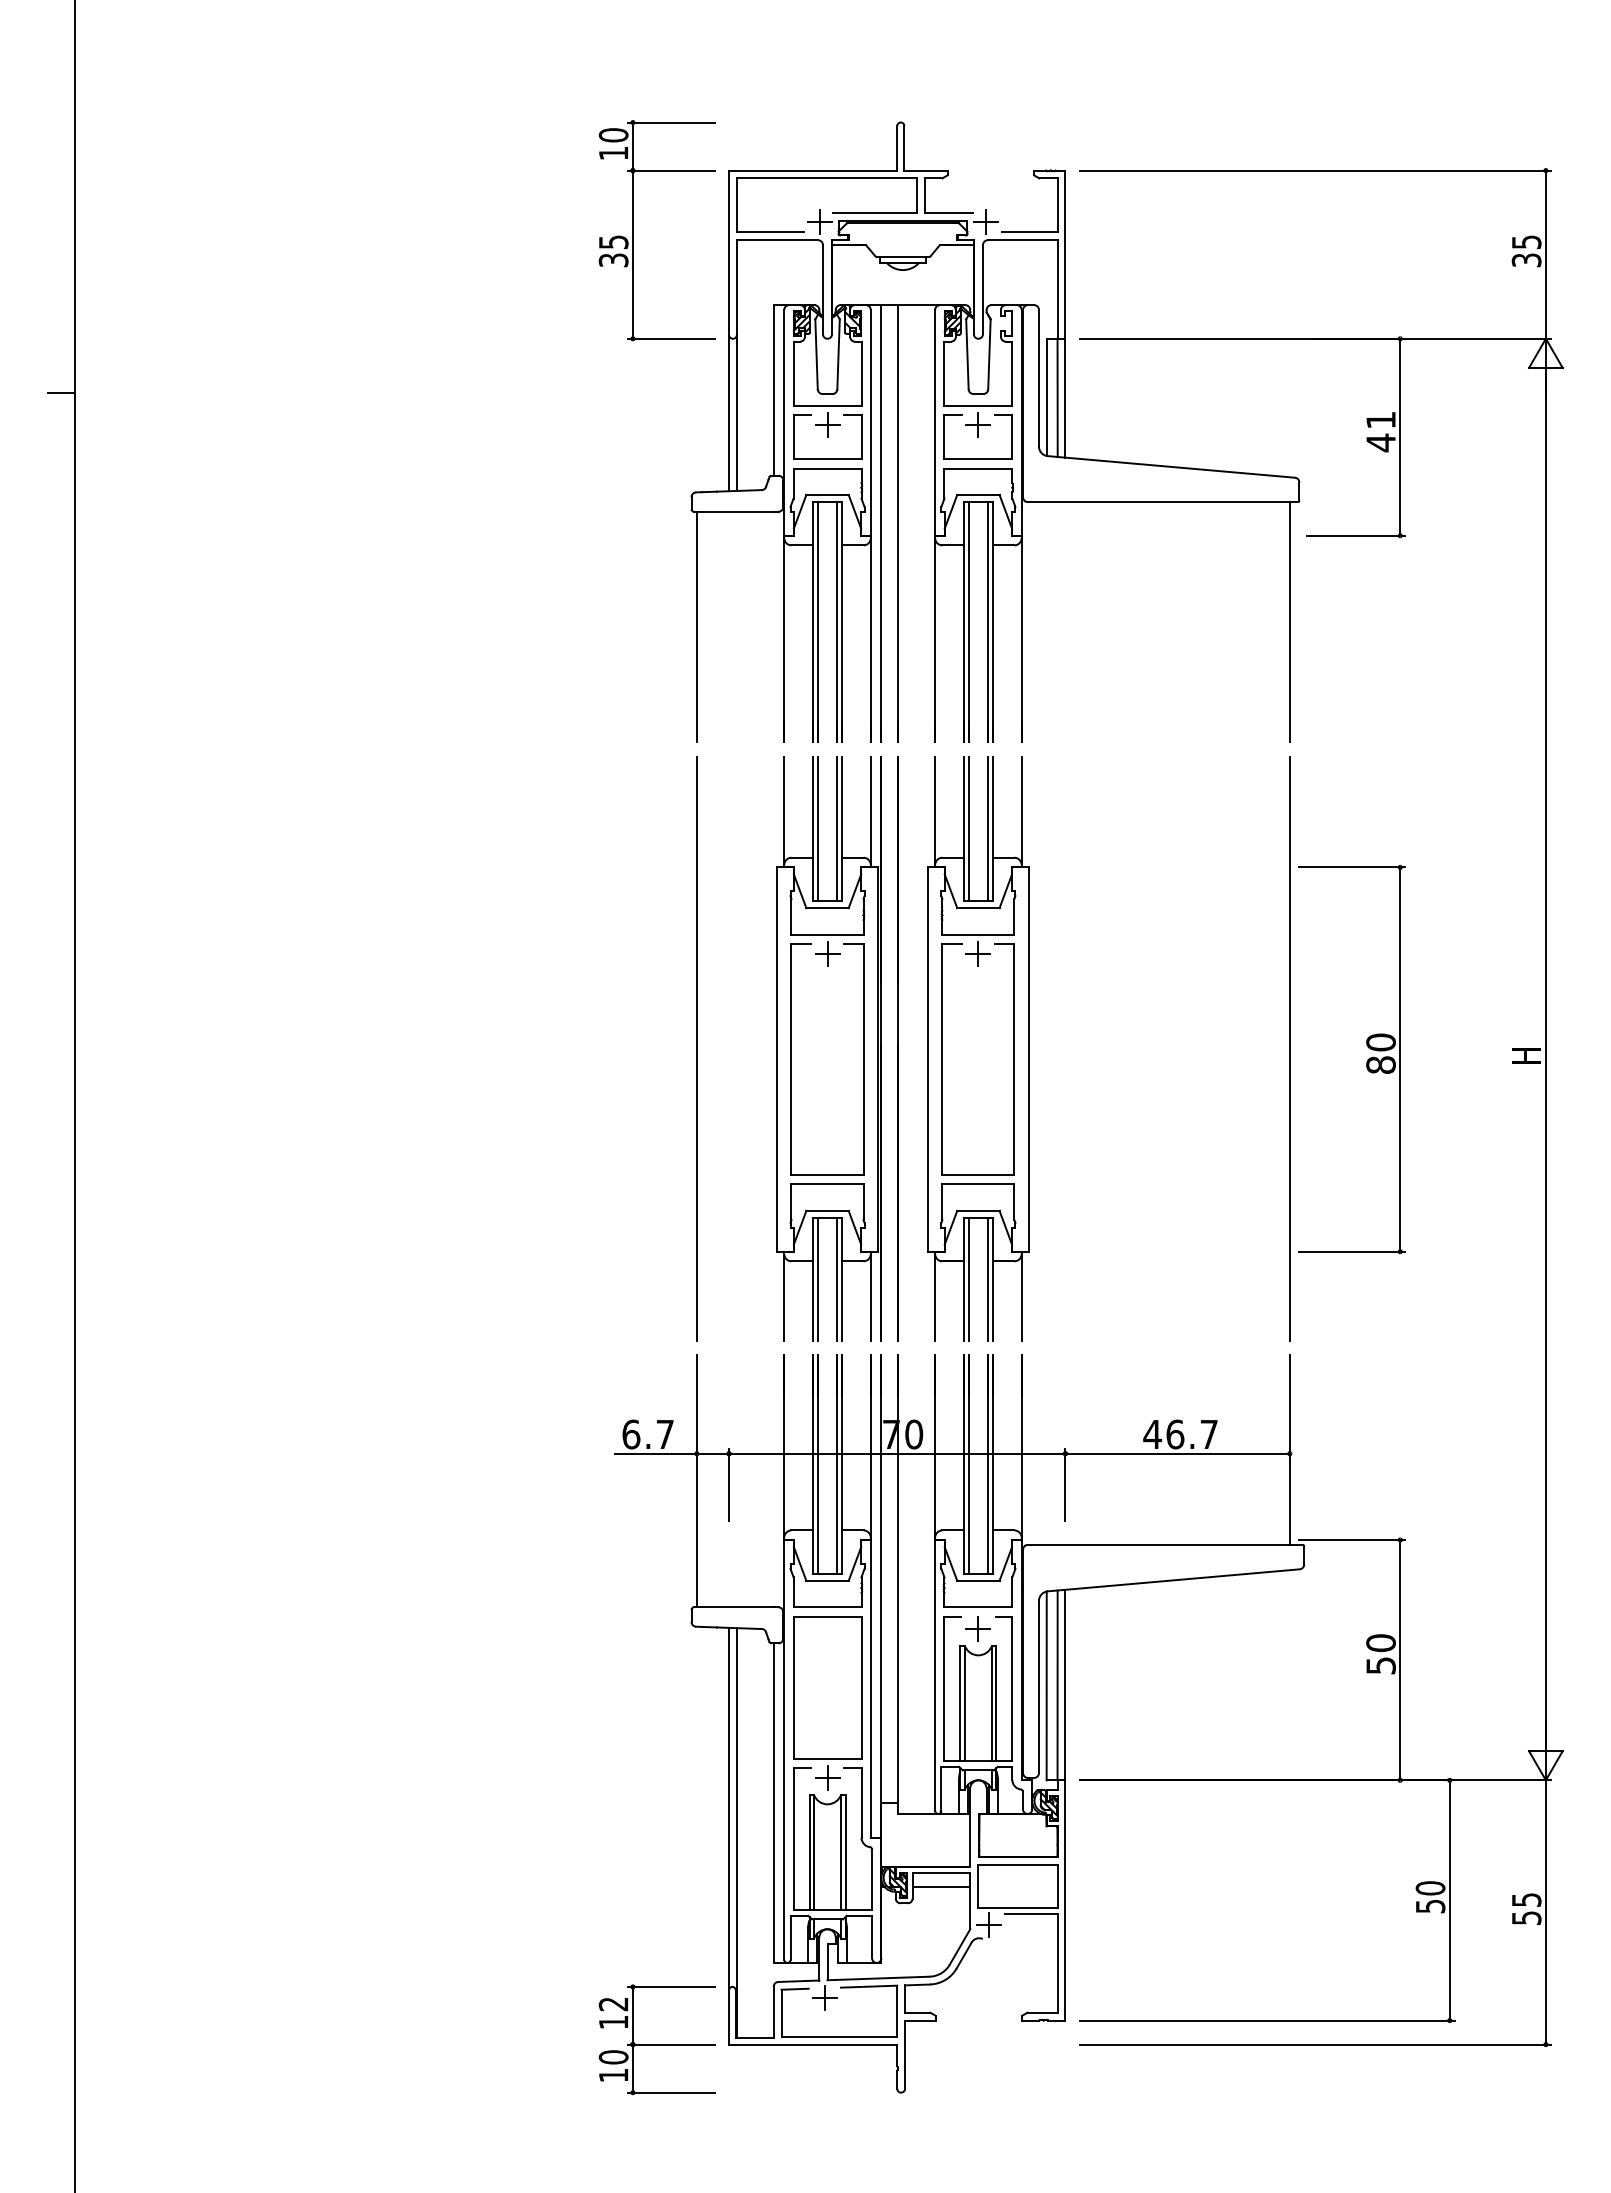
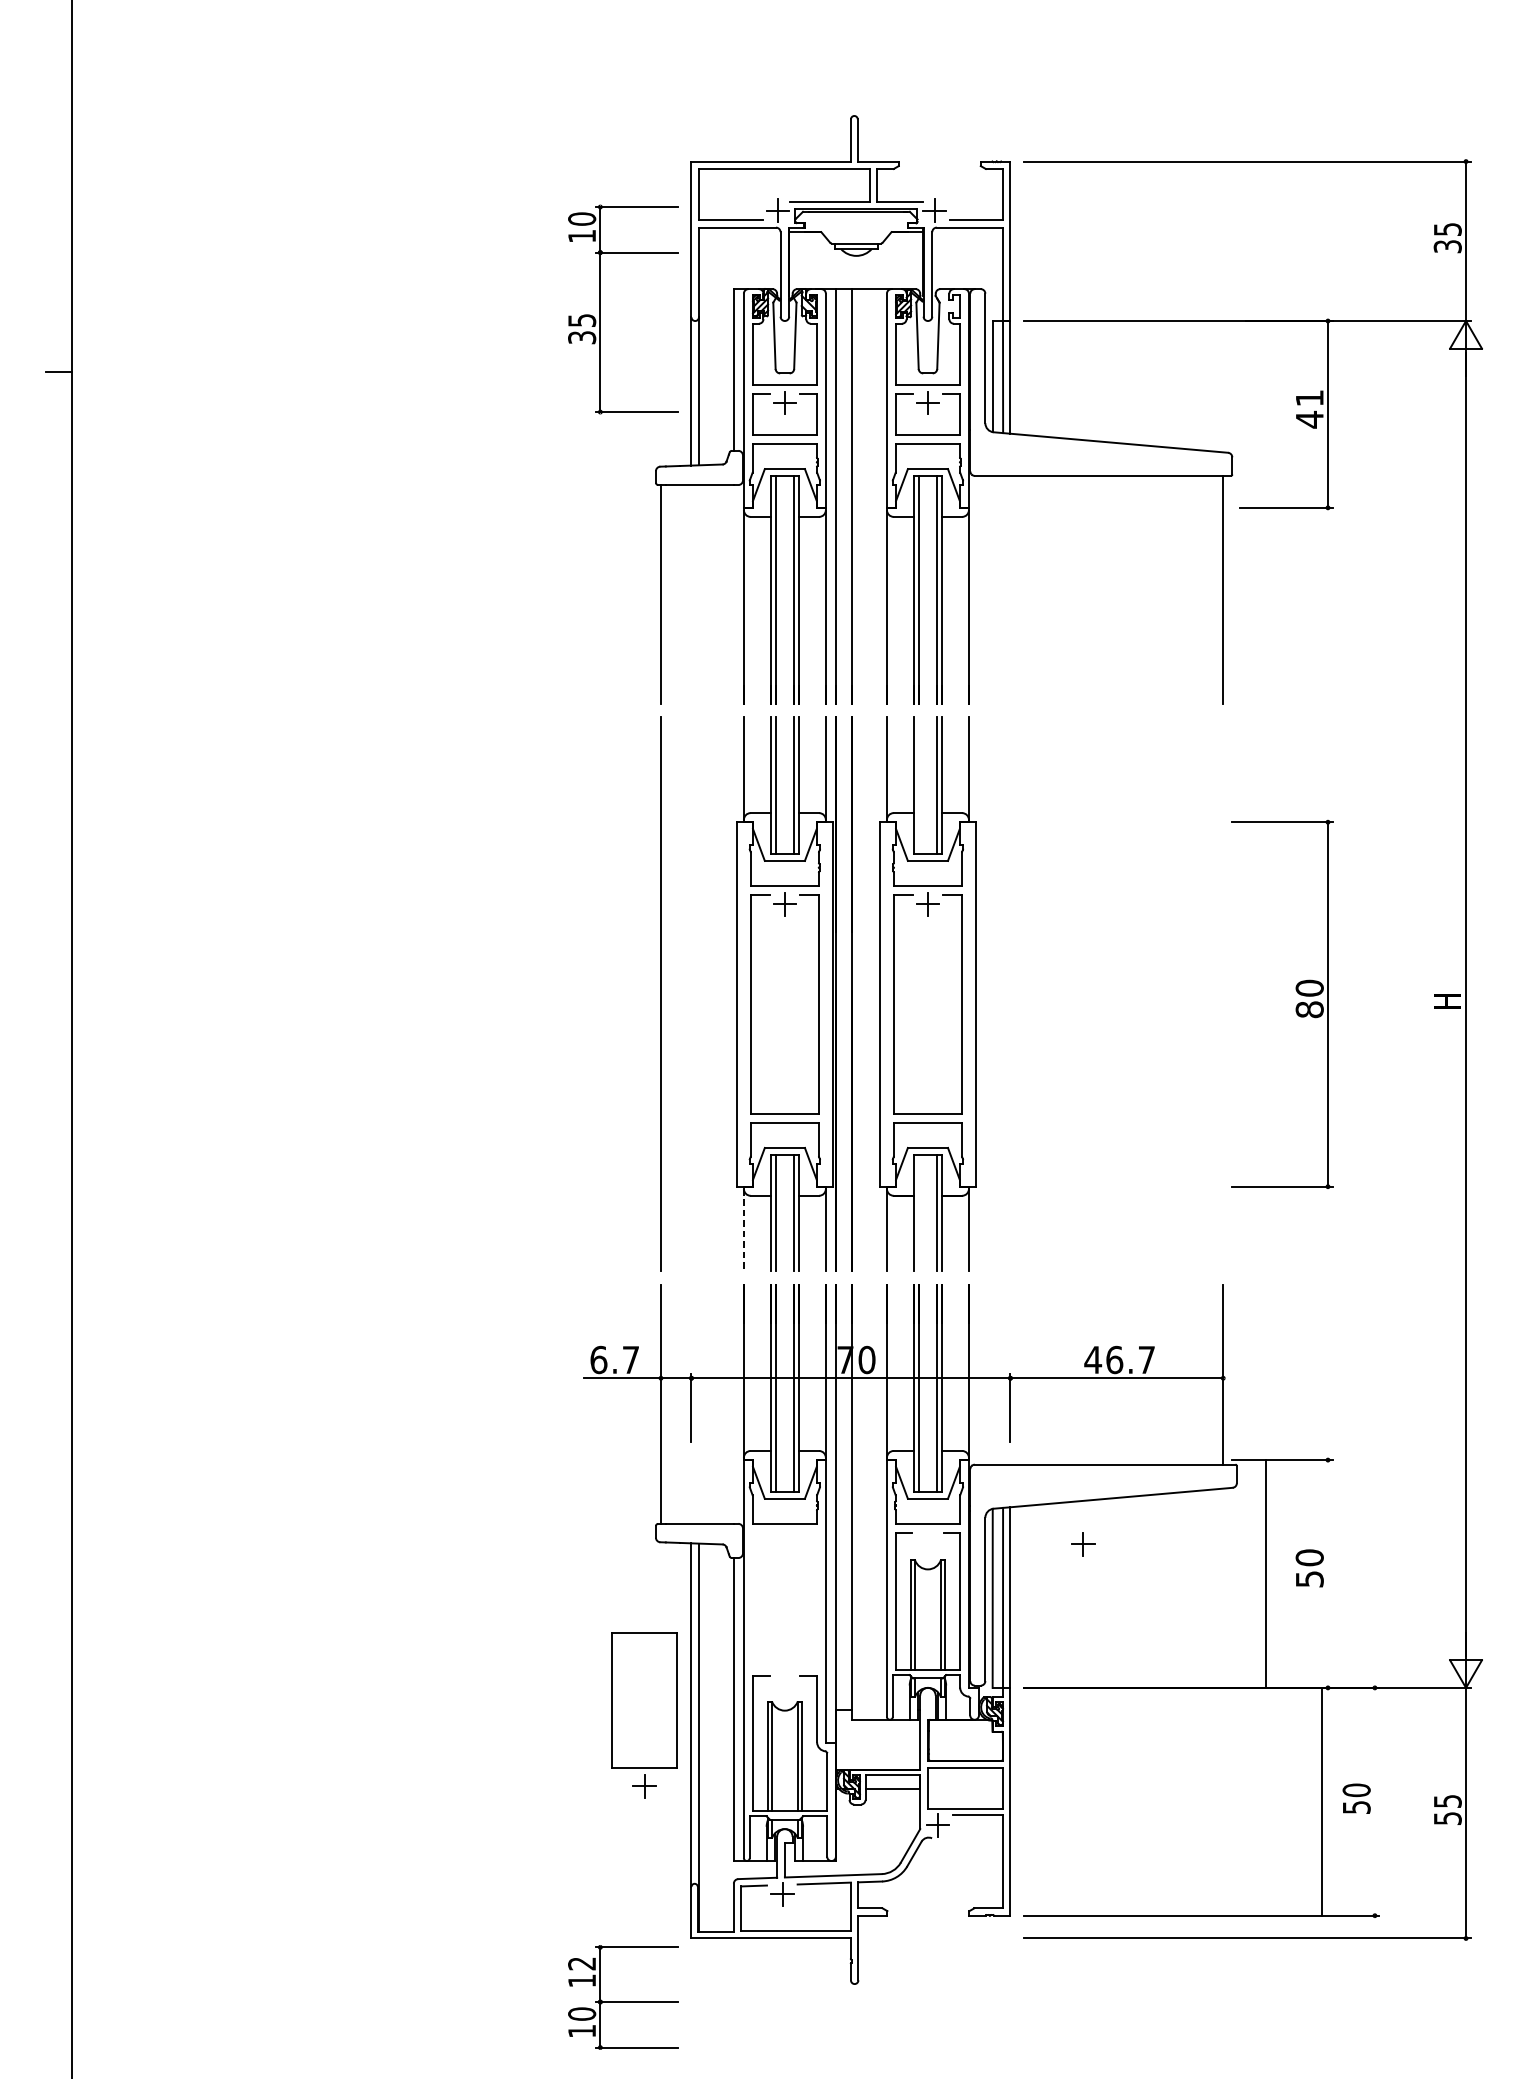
part: (633, 230) -> (600, 309), moved
line: (968, 828) -> (918, 785), removed
line: (1289, 1048) -> (1222, 993), removed
line: (968, 1279) -> (918, 1213), removed
line: (784, 1297) -> (744, 1230), solid -> dashed
part: (977, 1628) -> (1082, 1543), moved
line: (1400, 1660) -> (1266, 1574), moved
part: (827, 1703) -> (644, 1715), moved
line: (1449, 1900) -> (1321, 1801), moved
part: (656, 2039) -> (622, 1997), moved

